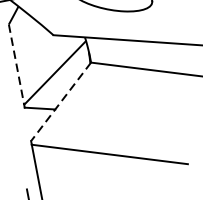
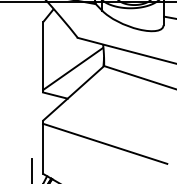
line: (17, 64) -> (43, 56), dashed -> solid
line: (61, 100) -> (74, 92), dashed -> solid

